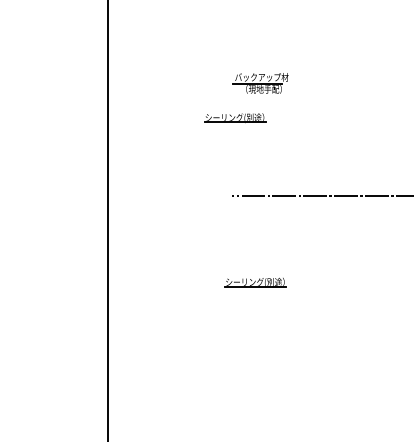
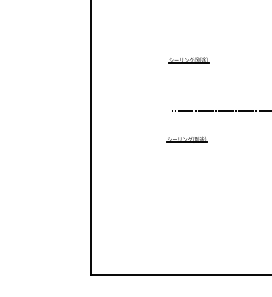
part: (259, 82) -> (189, 37), removed
part: (234, 118) -> (188, 60), moved
part: (254, 282) -> (186, 139), moved

